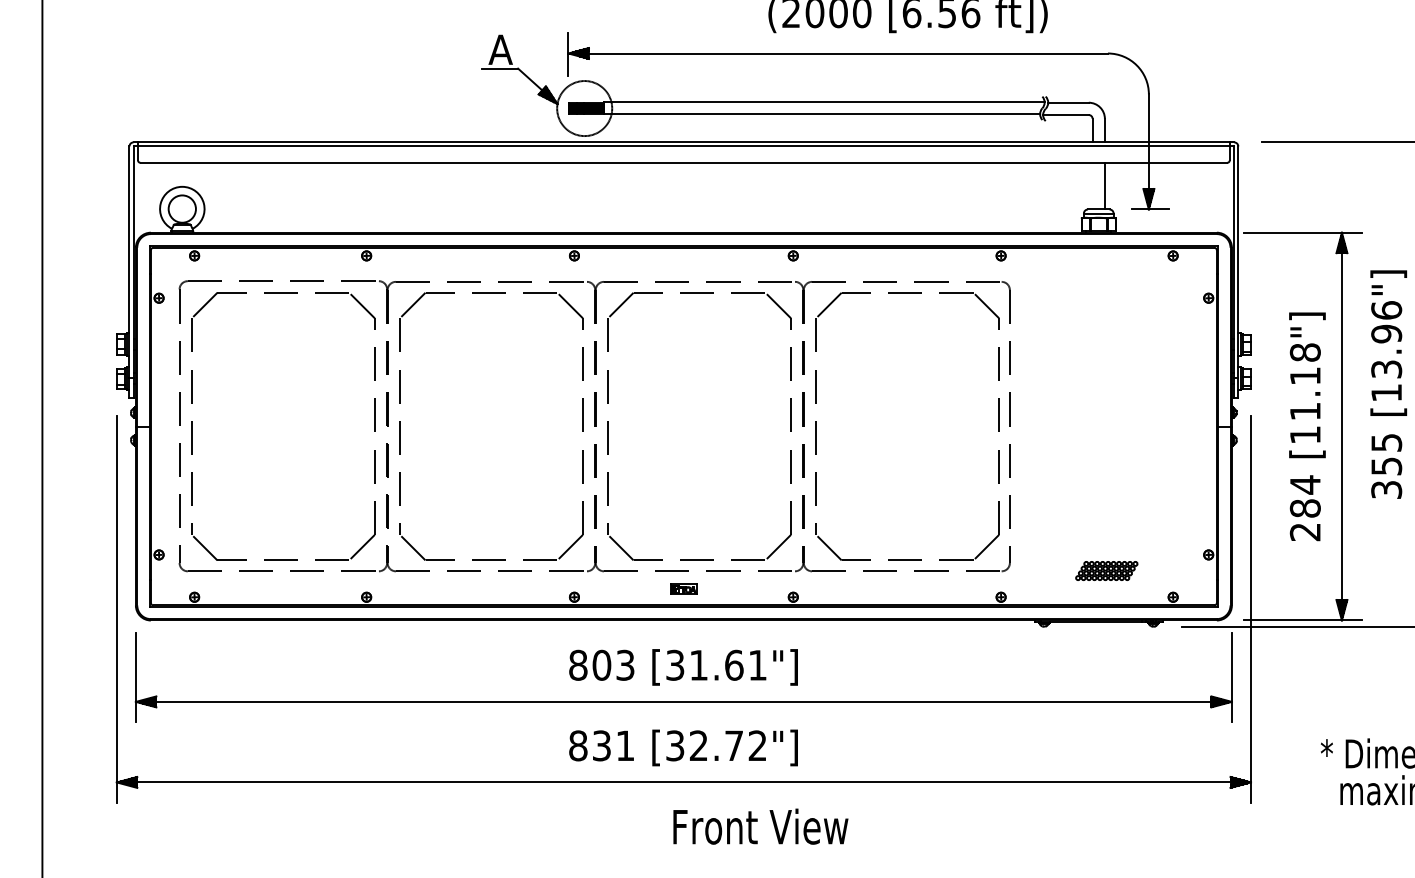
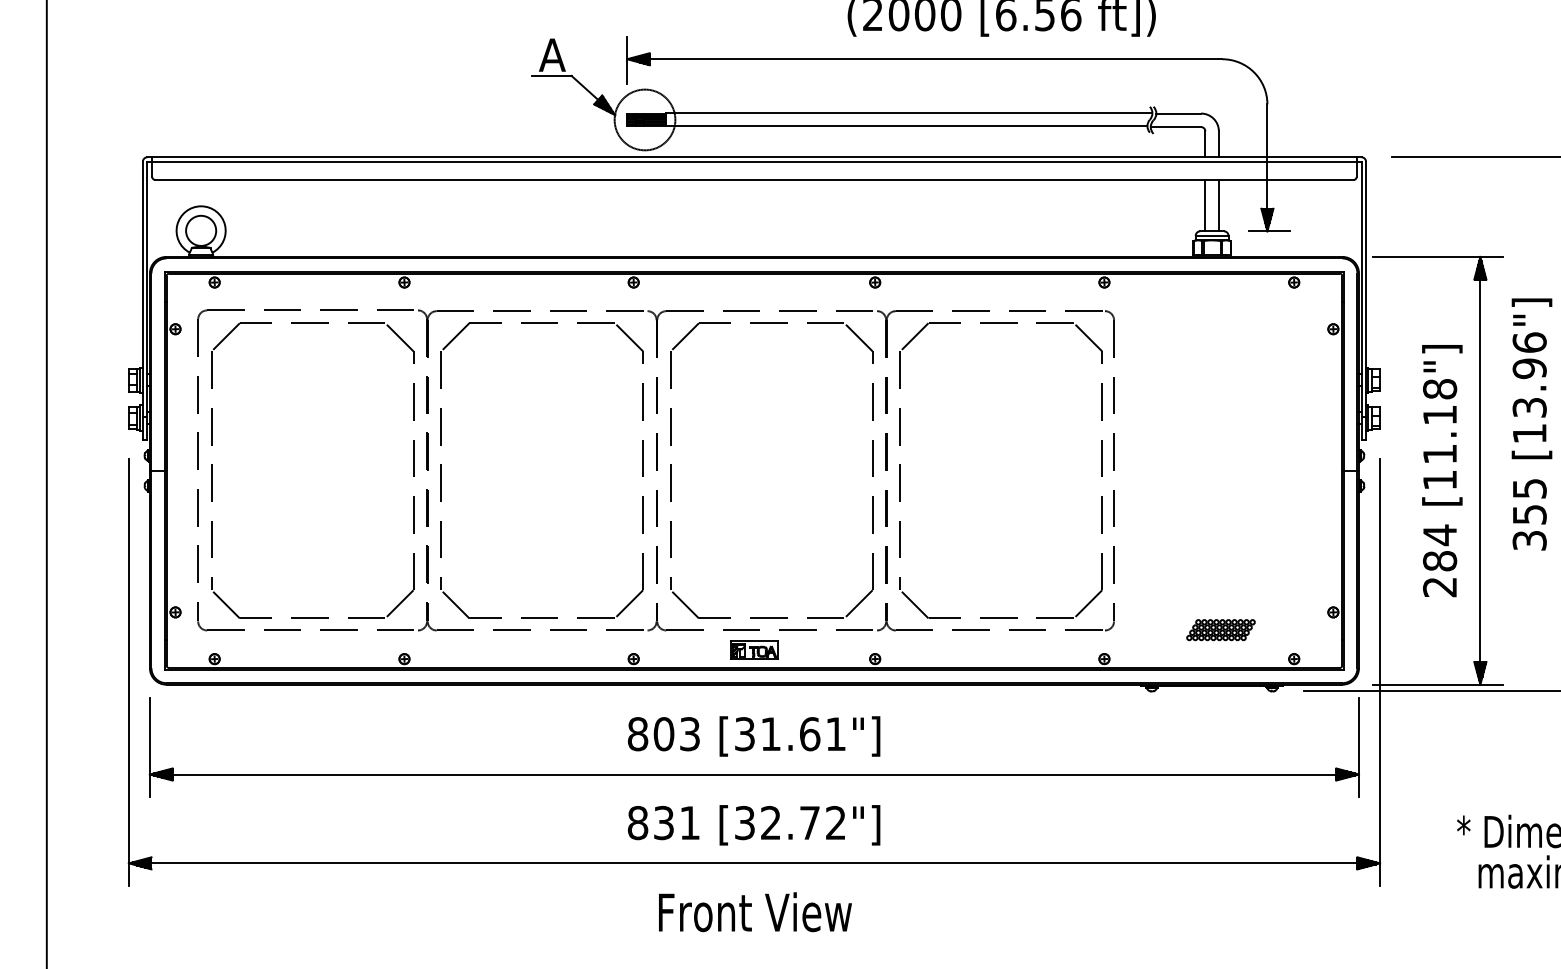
line: (1092, 186) -> (1205, 205), added
part: (683, 588) -> (754, 649), size x1.67
text: (760, 826) -> (755, 912), moved

